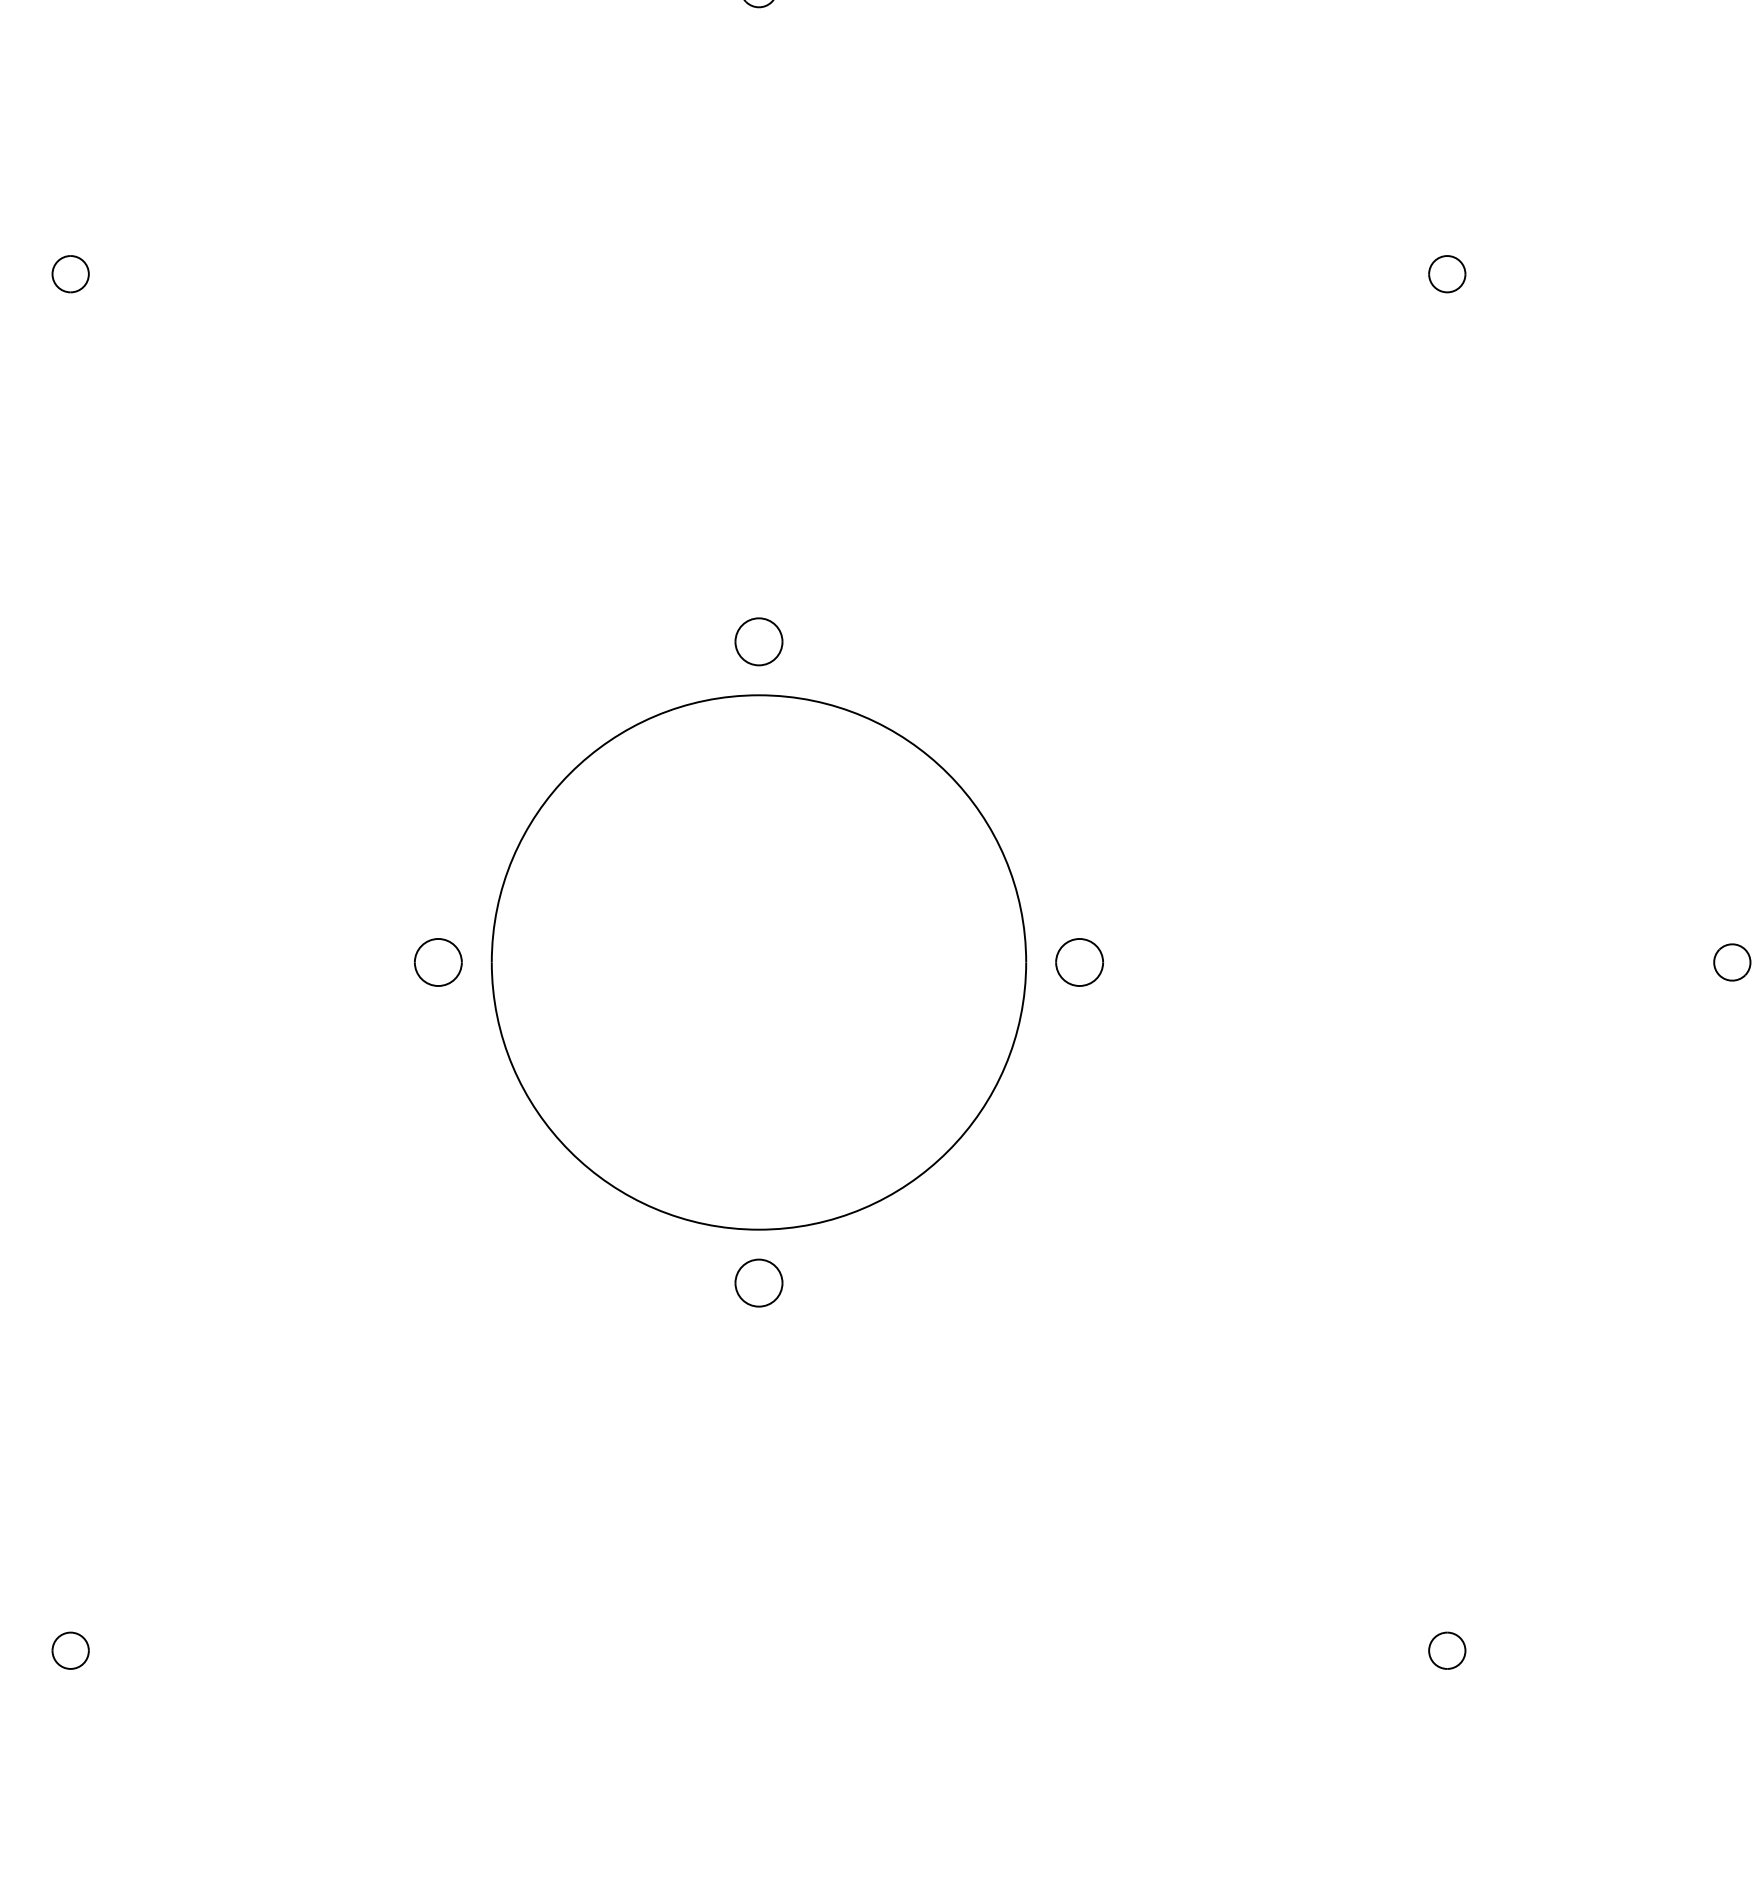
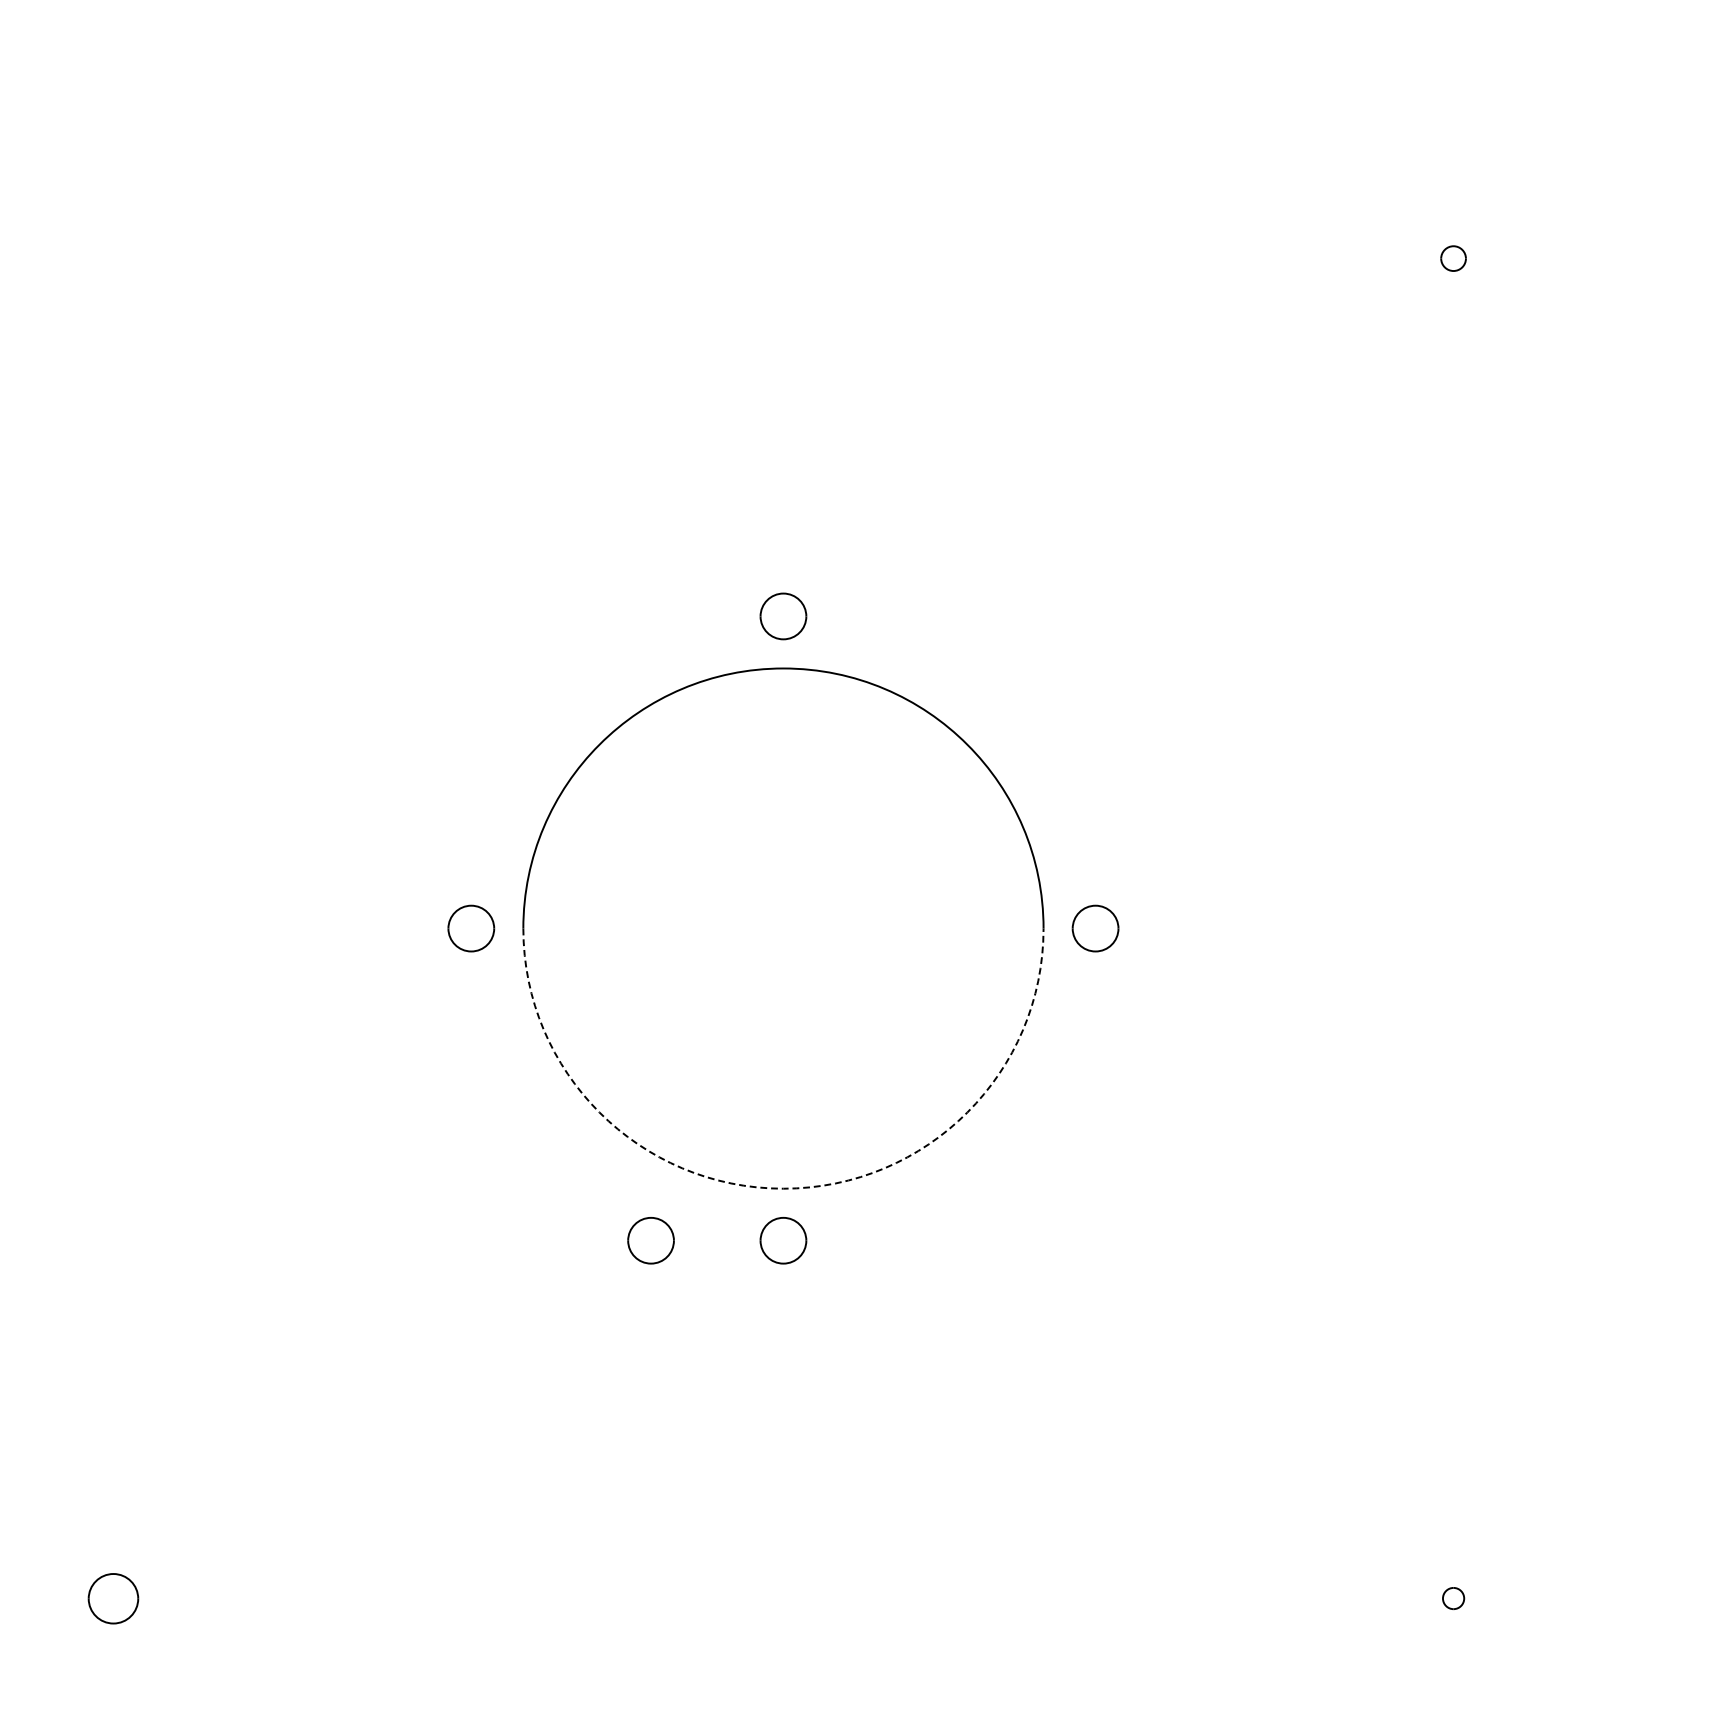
part: (70, 274) -> (113, 258), removed
part: (1447, 274) -> (1453, 258), size x0.7
arc: (758, 1229) -> (782, 1188), solid -> dashed
part: (622, 1282) -> (650, 1240), added
part: (70, 1650) -> (113, 1598), size x1.4
part: (1447, 1650) -> (1453, 1598), size x0.6

